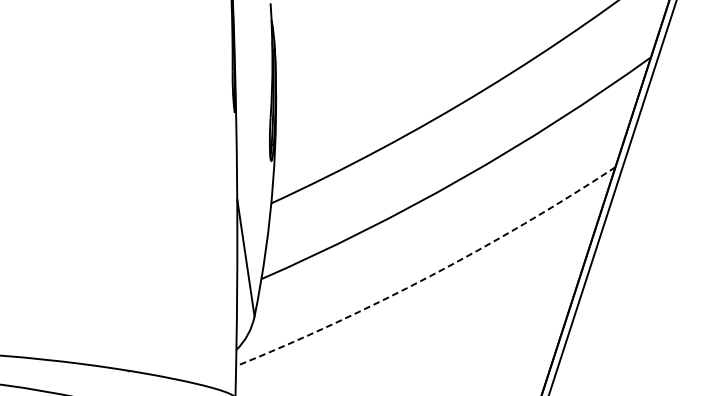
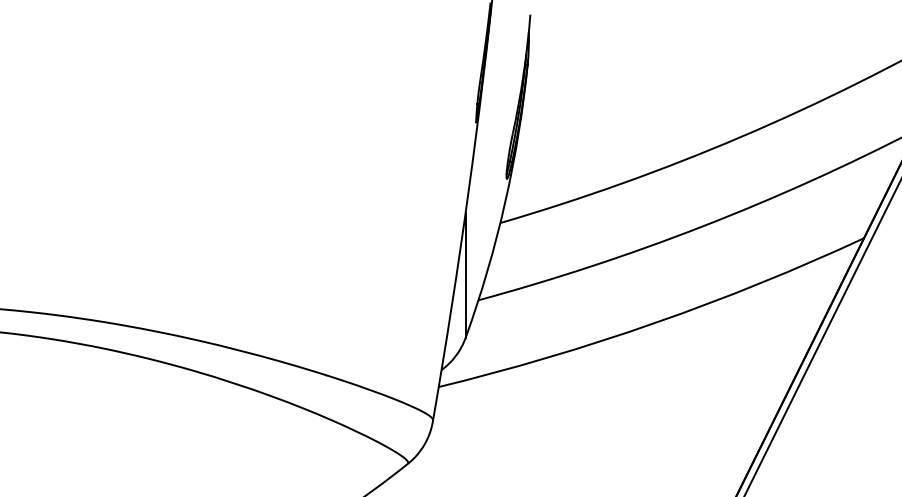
arc: (431, 276) -> (655, 323), dashed -> solid

